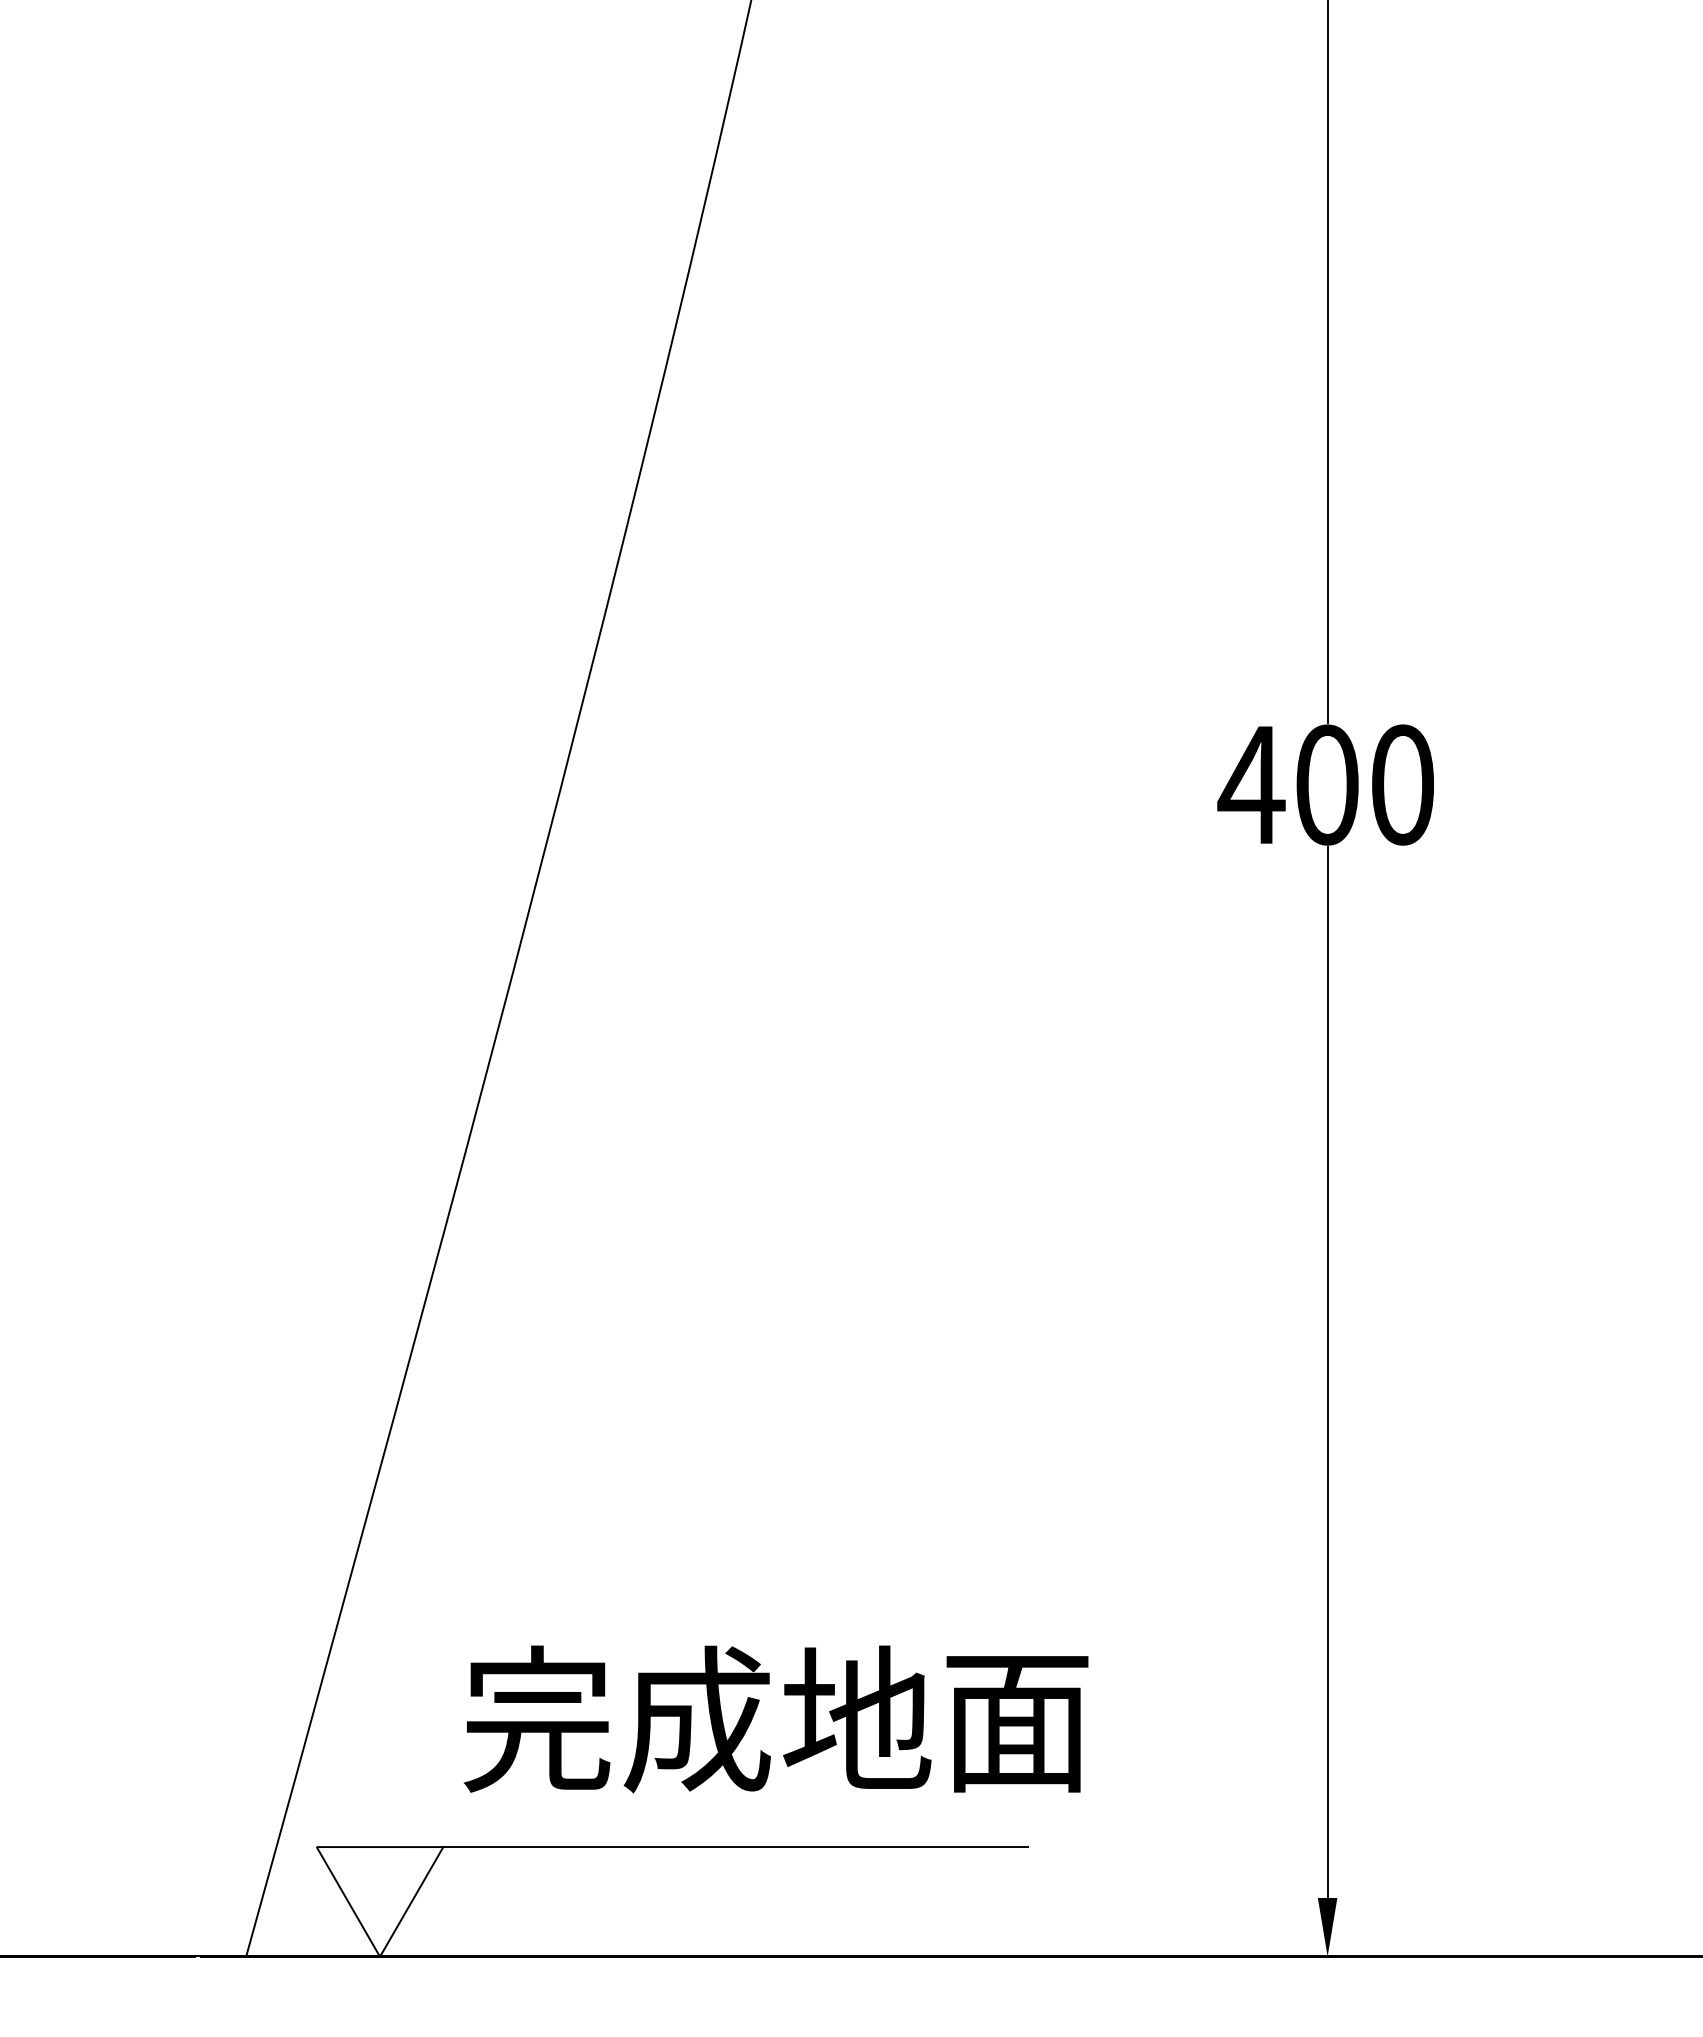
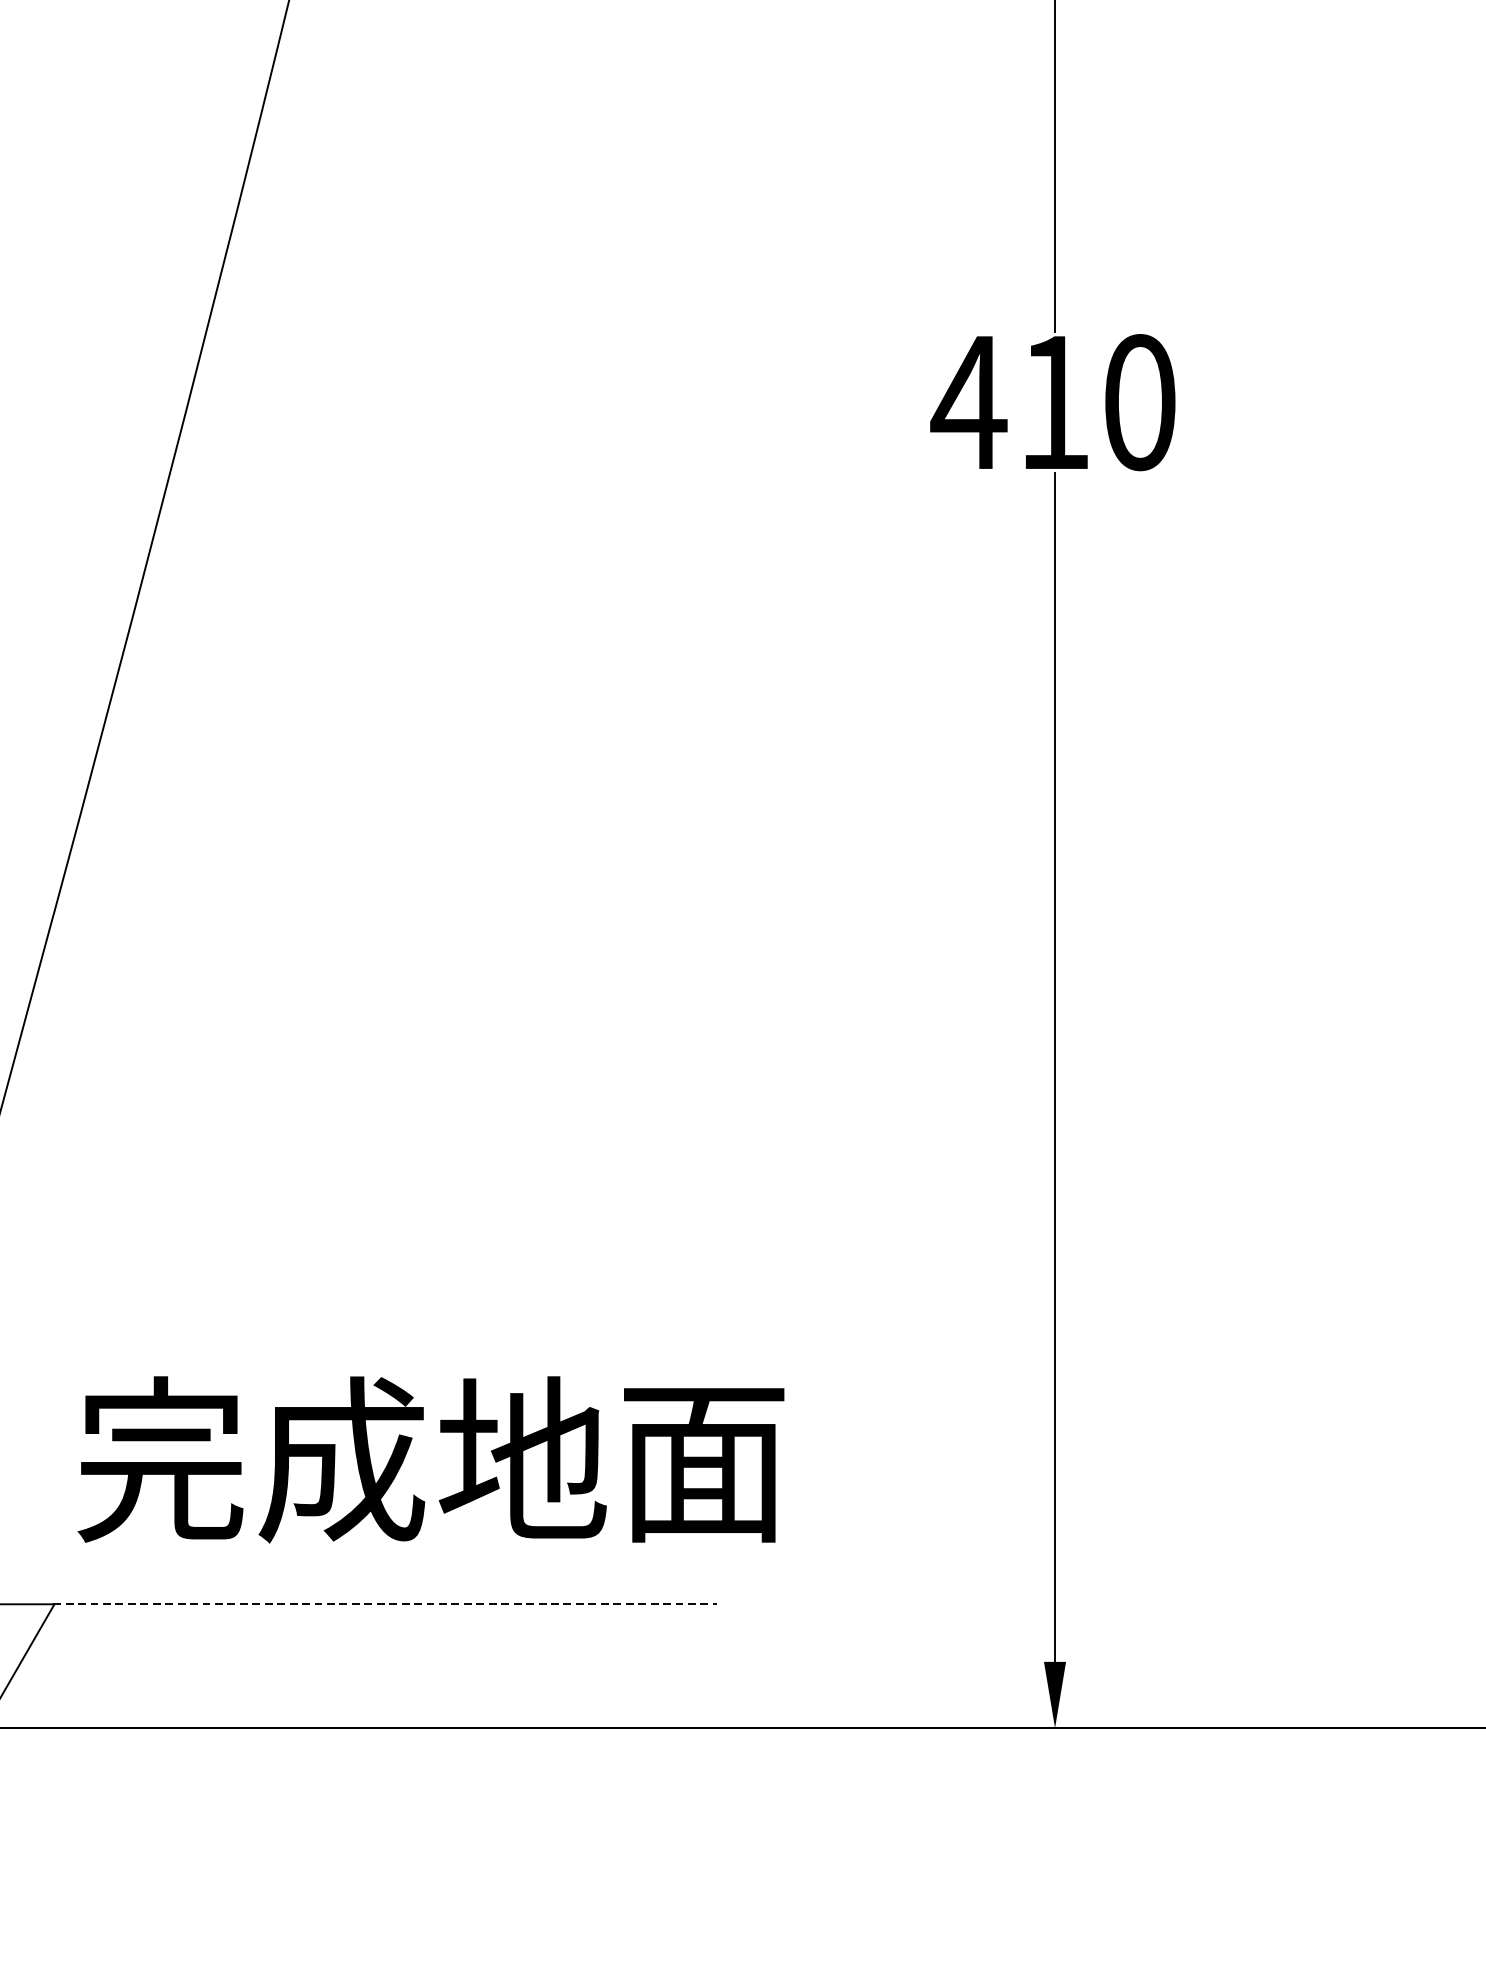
text: (1327, 784) -> (1054, 401), 400 -> 410
line: (735, 1847) -> (385, 1604), solid -> dashed

